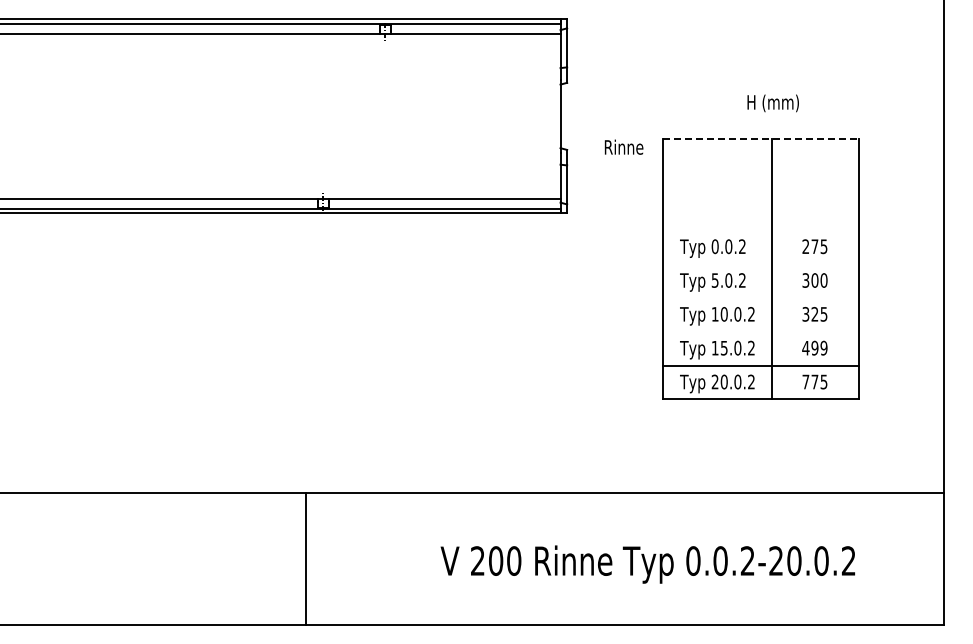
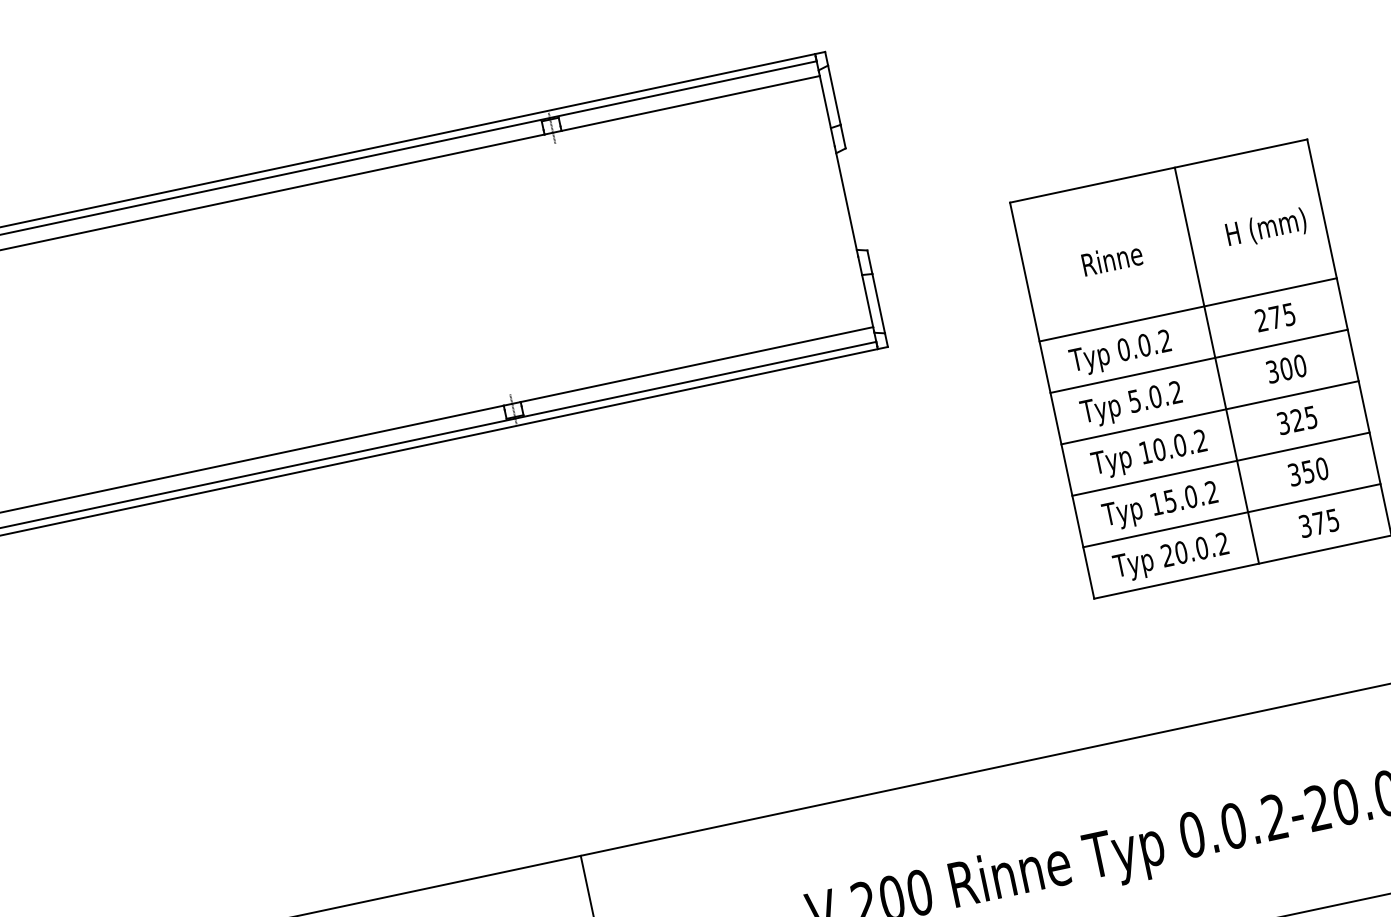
text: (772, 103) -> (1265, 228), moved
line: (761, 138) -> (1159, 170), dashed -> solid
text: (623, 146) -> (1111, 258), moved
line: (760, 230) -> (1187, 310), added
line: (760, 264) -> (1198, 362), added
line: (760, 297) -> (1209, 412), added
line: (760, 331) -> (1220, 464), added
text: (814, 347) -> (1307, 470), 499 -> 350
text: (805, 381) -> (1304, 525), 775 -> 375

